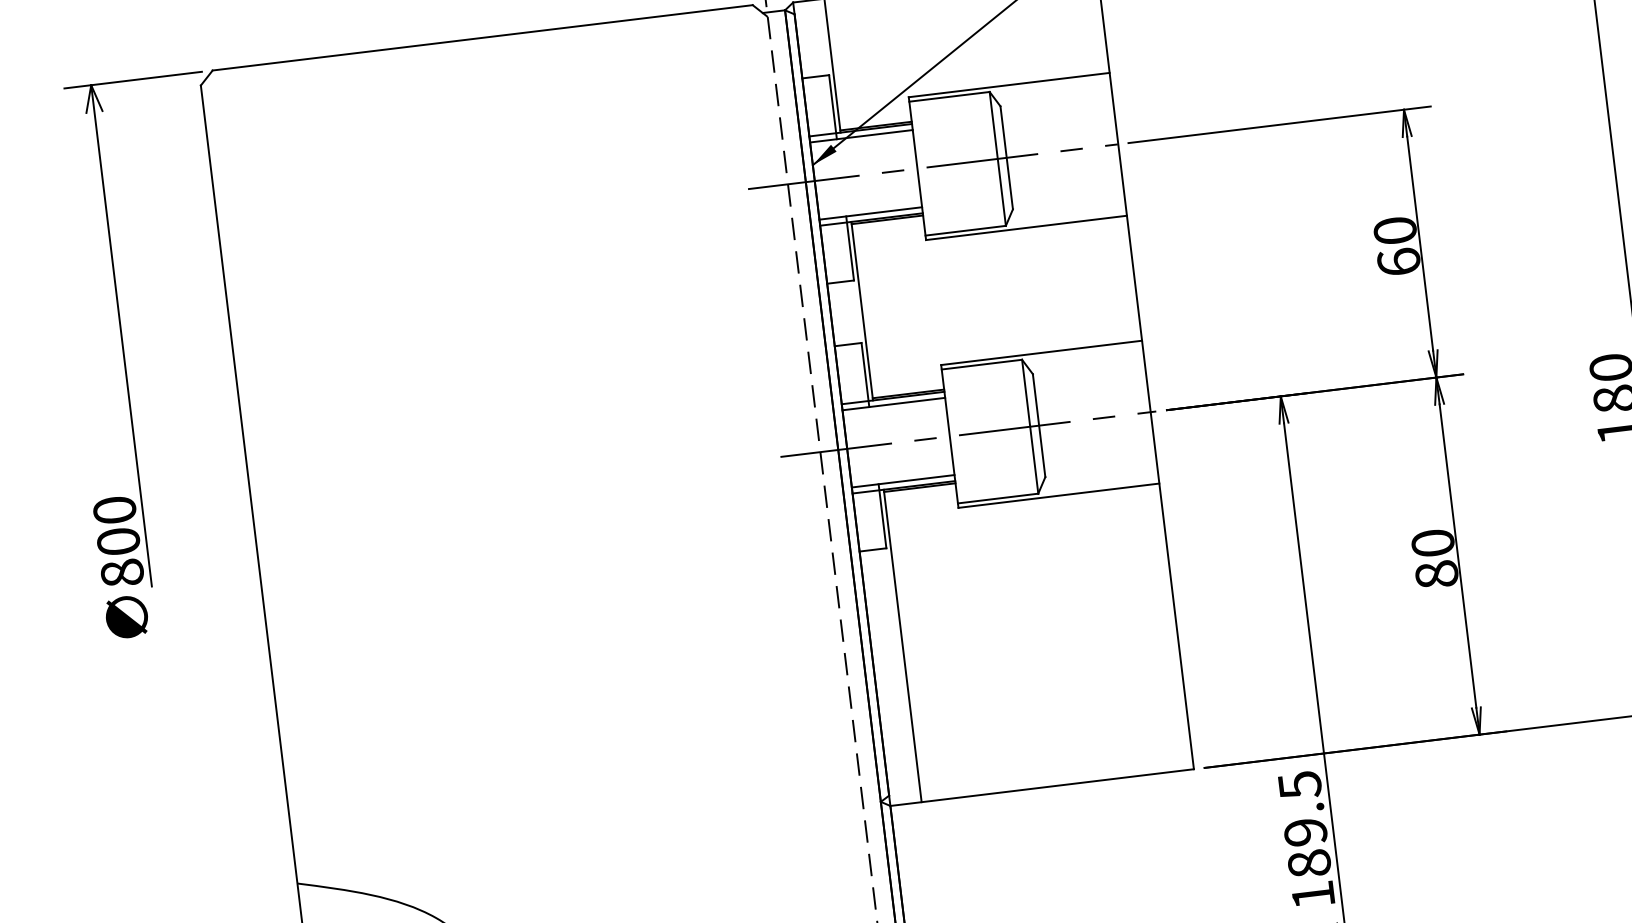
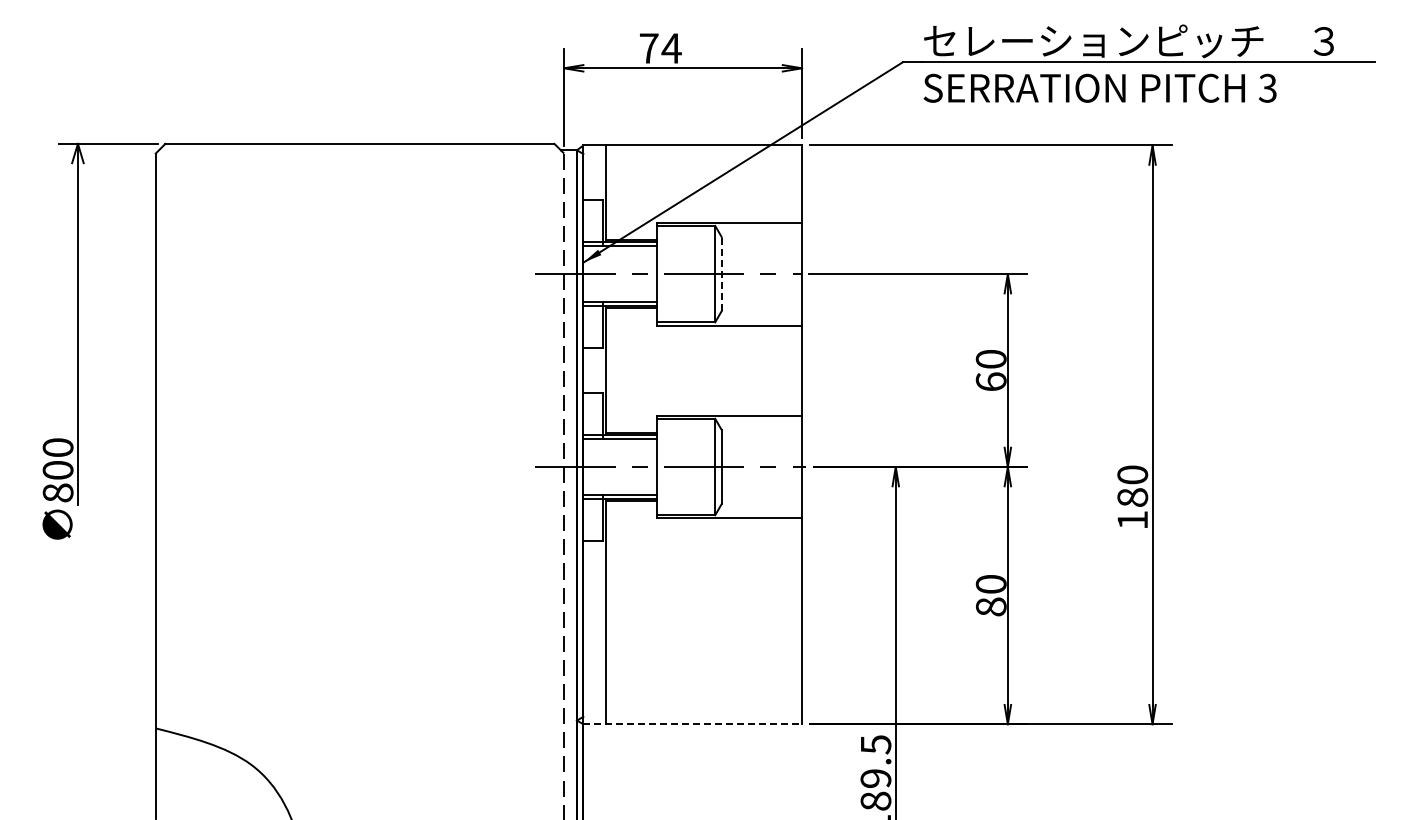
line: (1006, 157) -> (721, 273), solid -> dashed
line: (1043, 787) -> (693, 724), solid -> dashed

